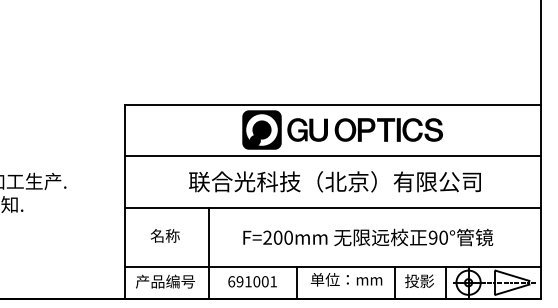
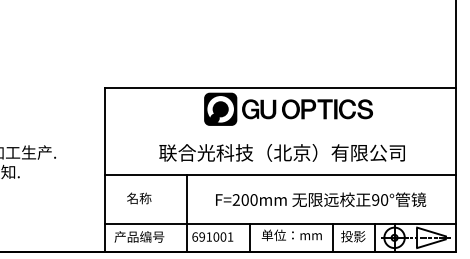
line: (332, 156) -> (280, 131), removed
text: (368, 237) -> (321, 199), moved
line: (208, 253) -> (186, 213), moved

